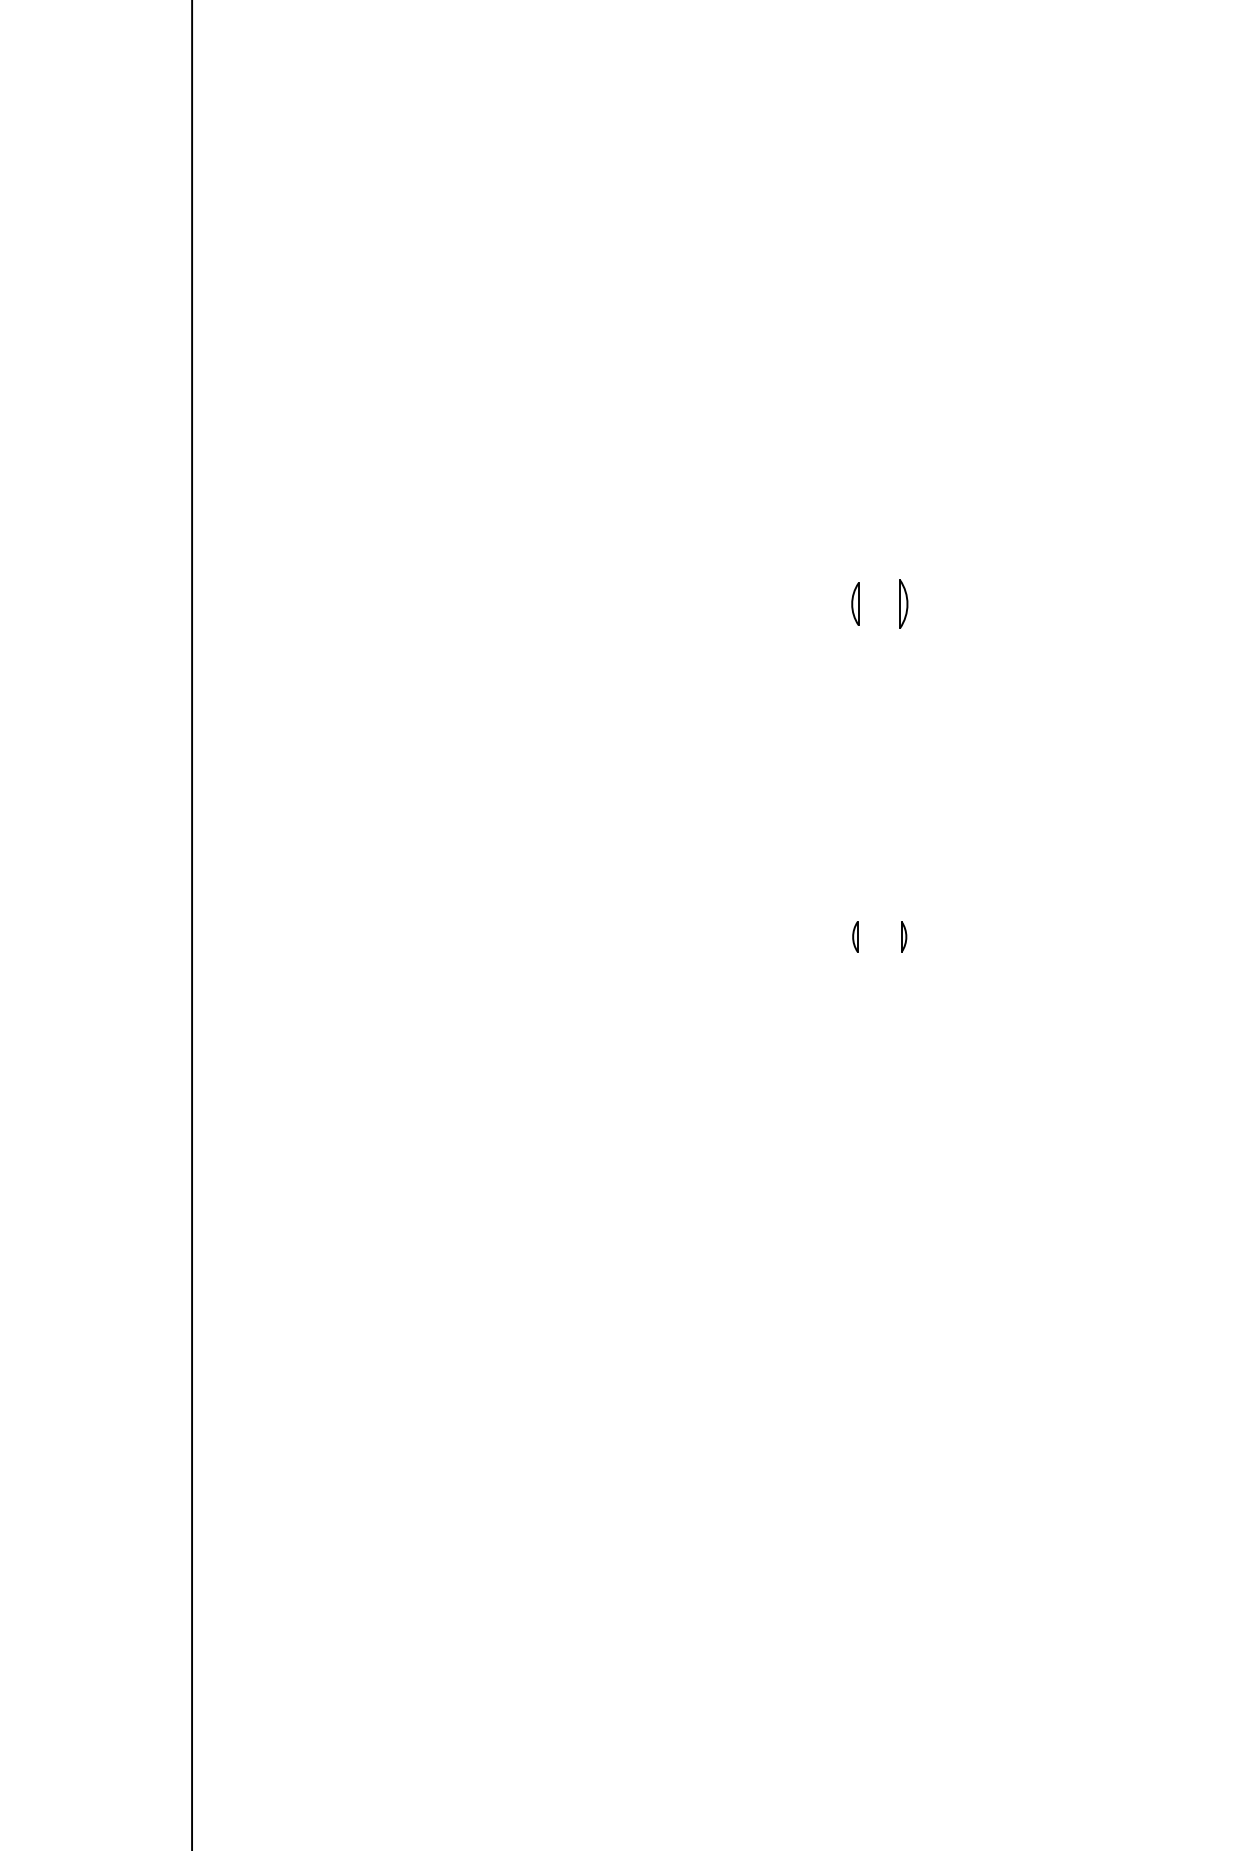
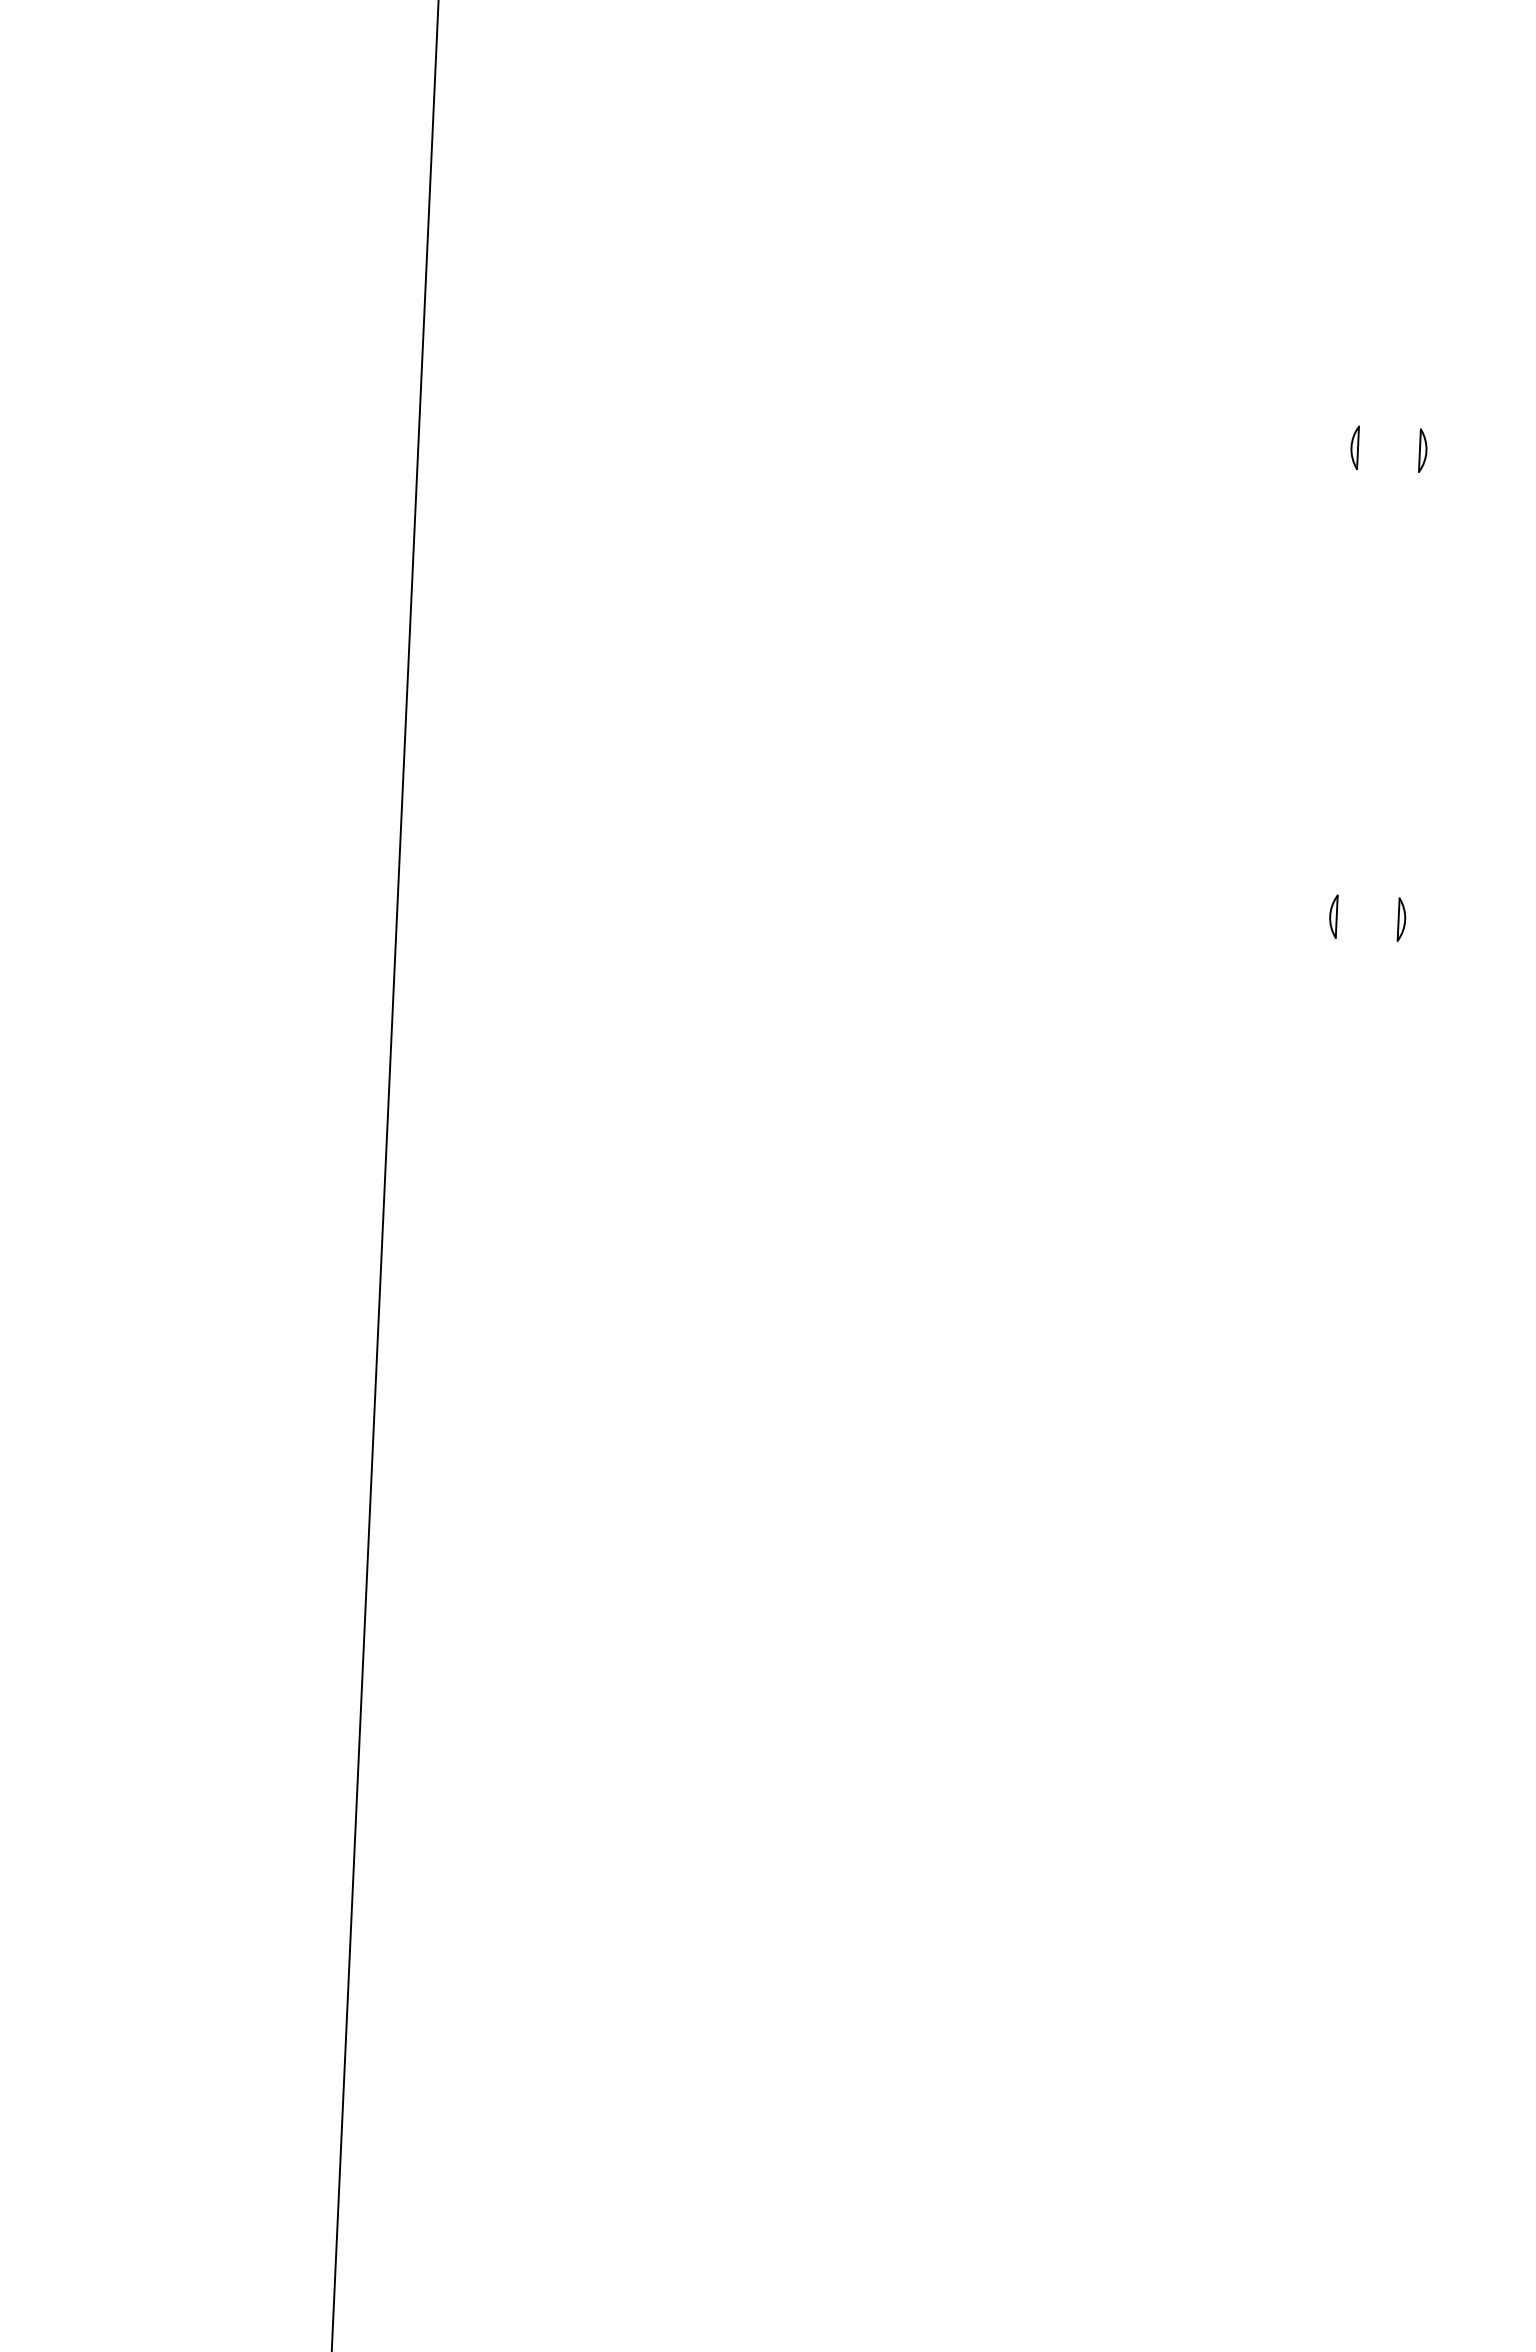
part: (855, 603) -> (1354, 446), size x0.71
part: (904, 603) -> (1423, 449), size x0.62

